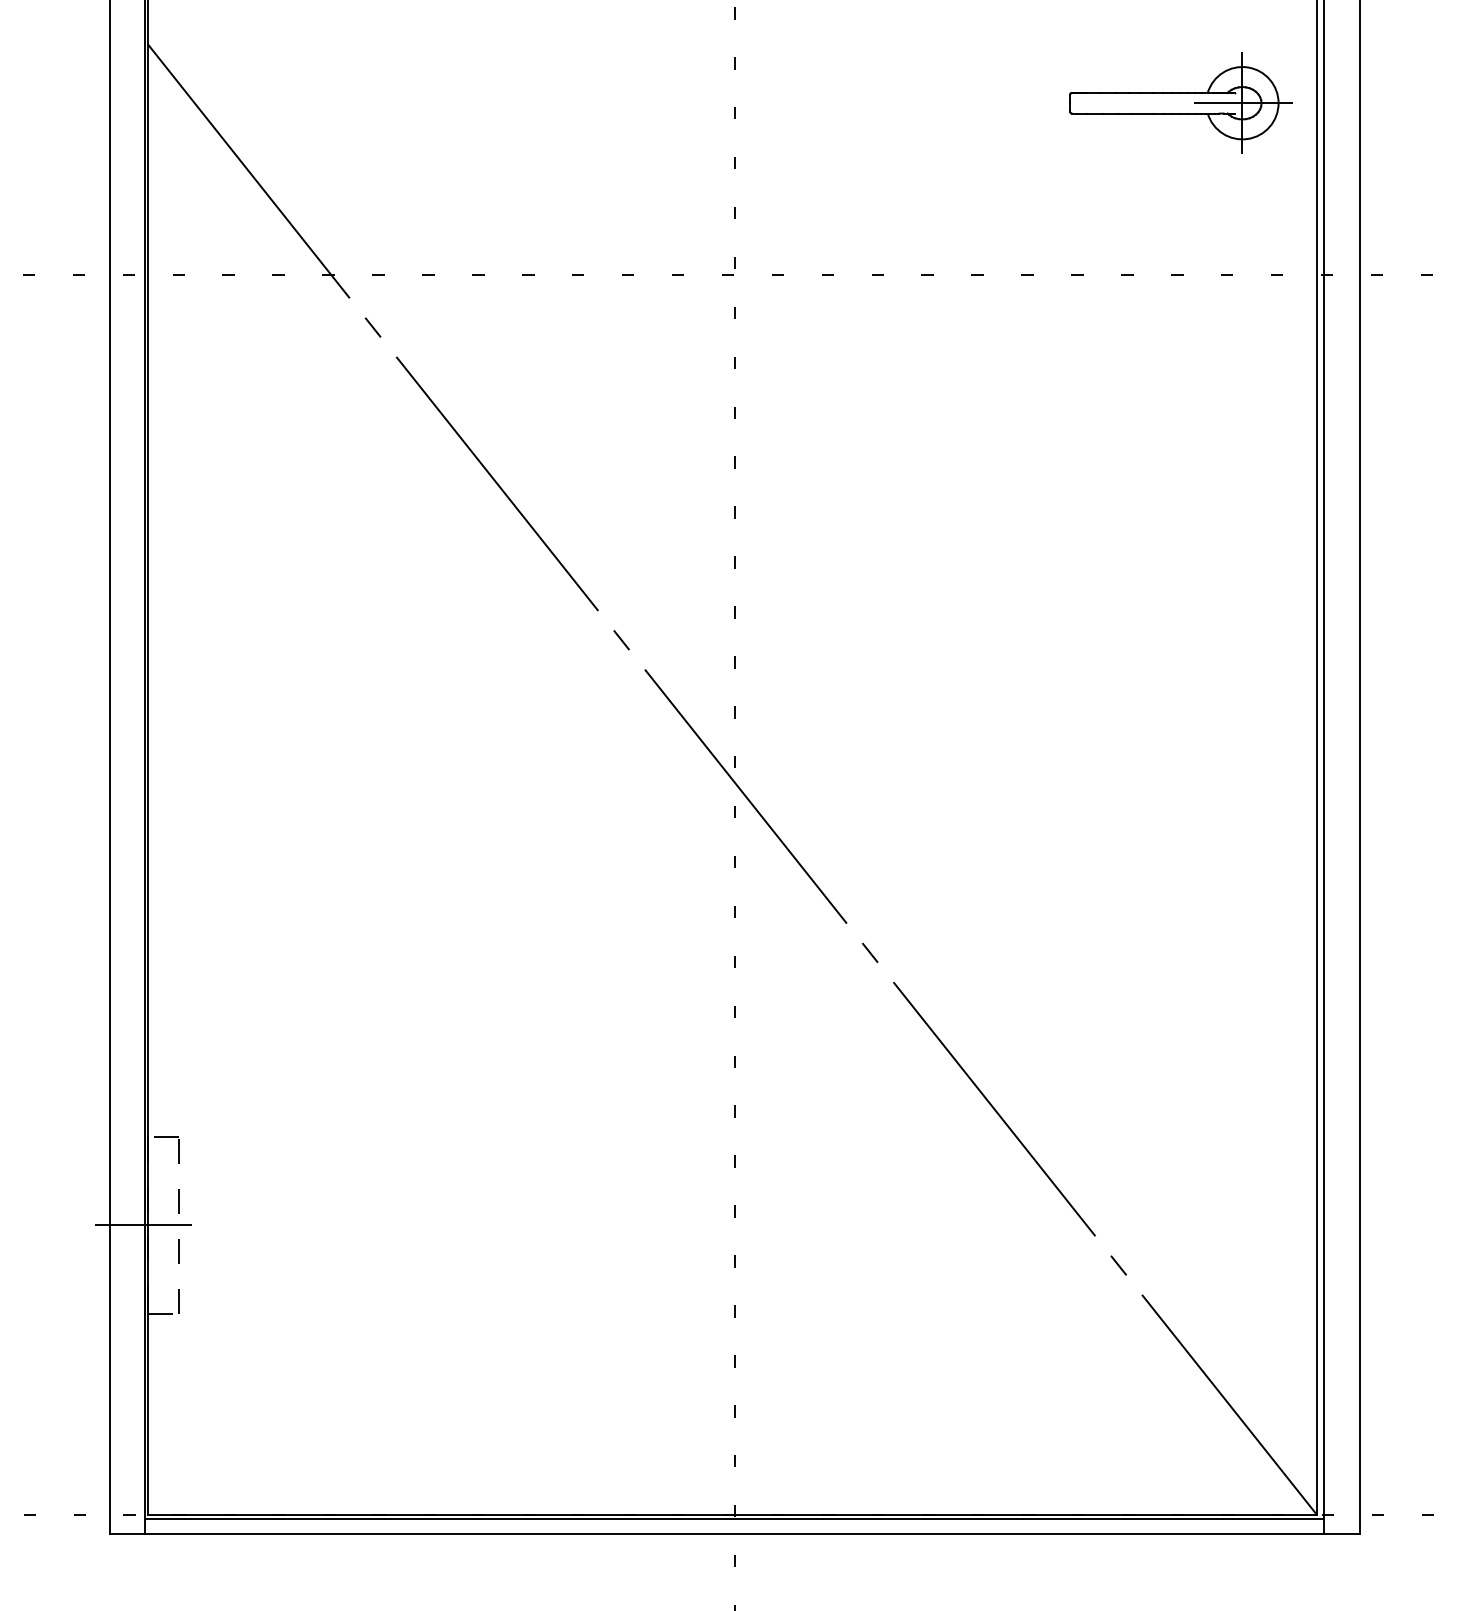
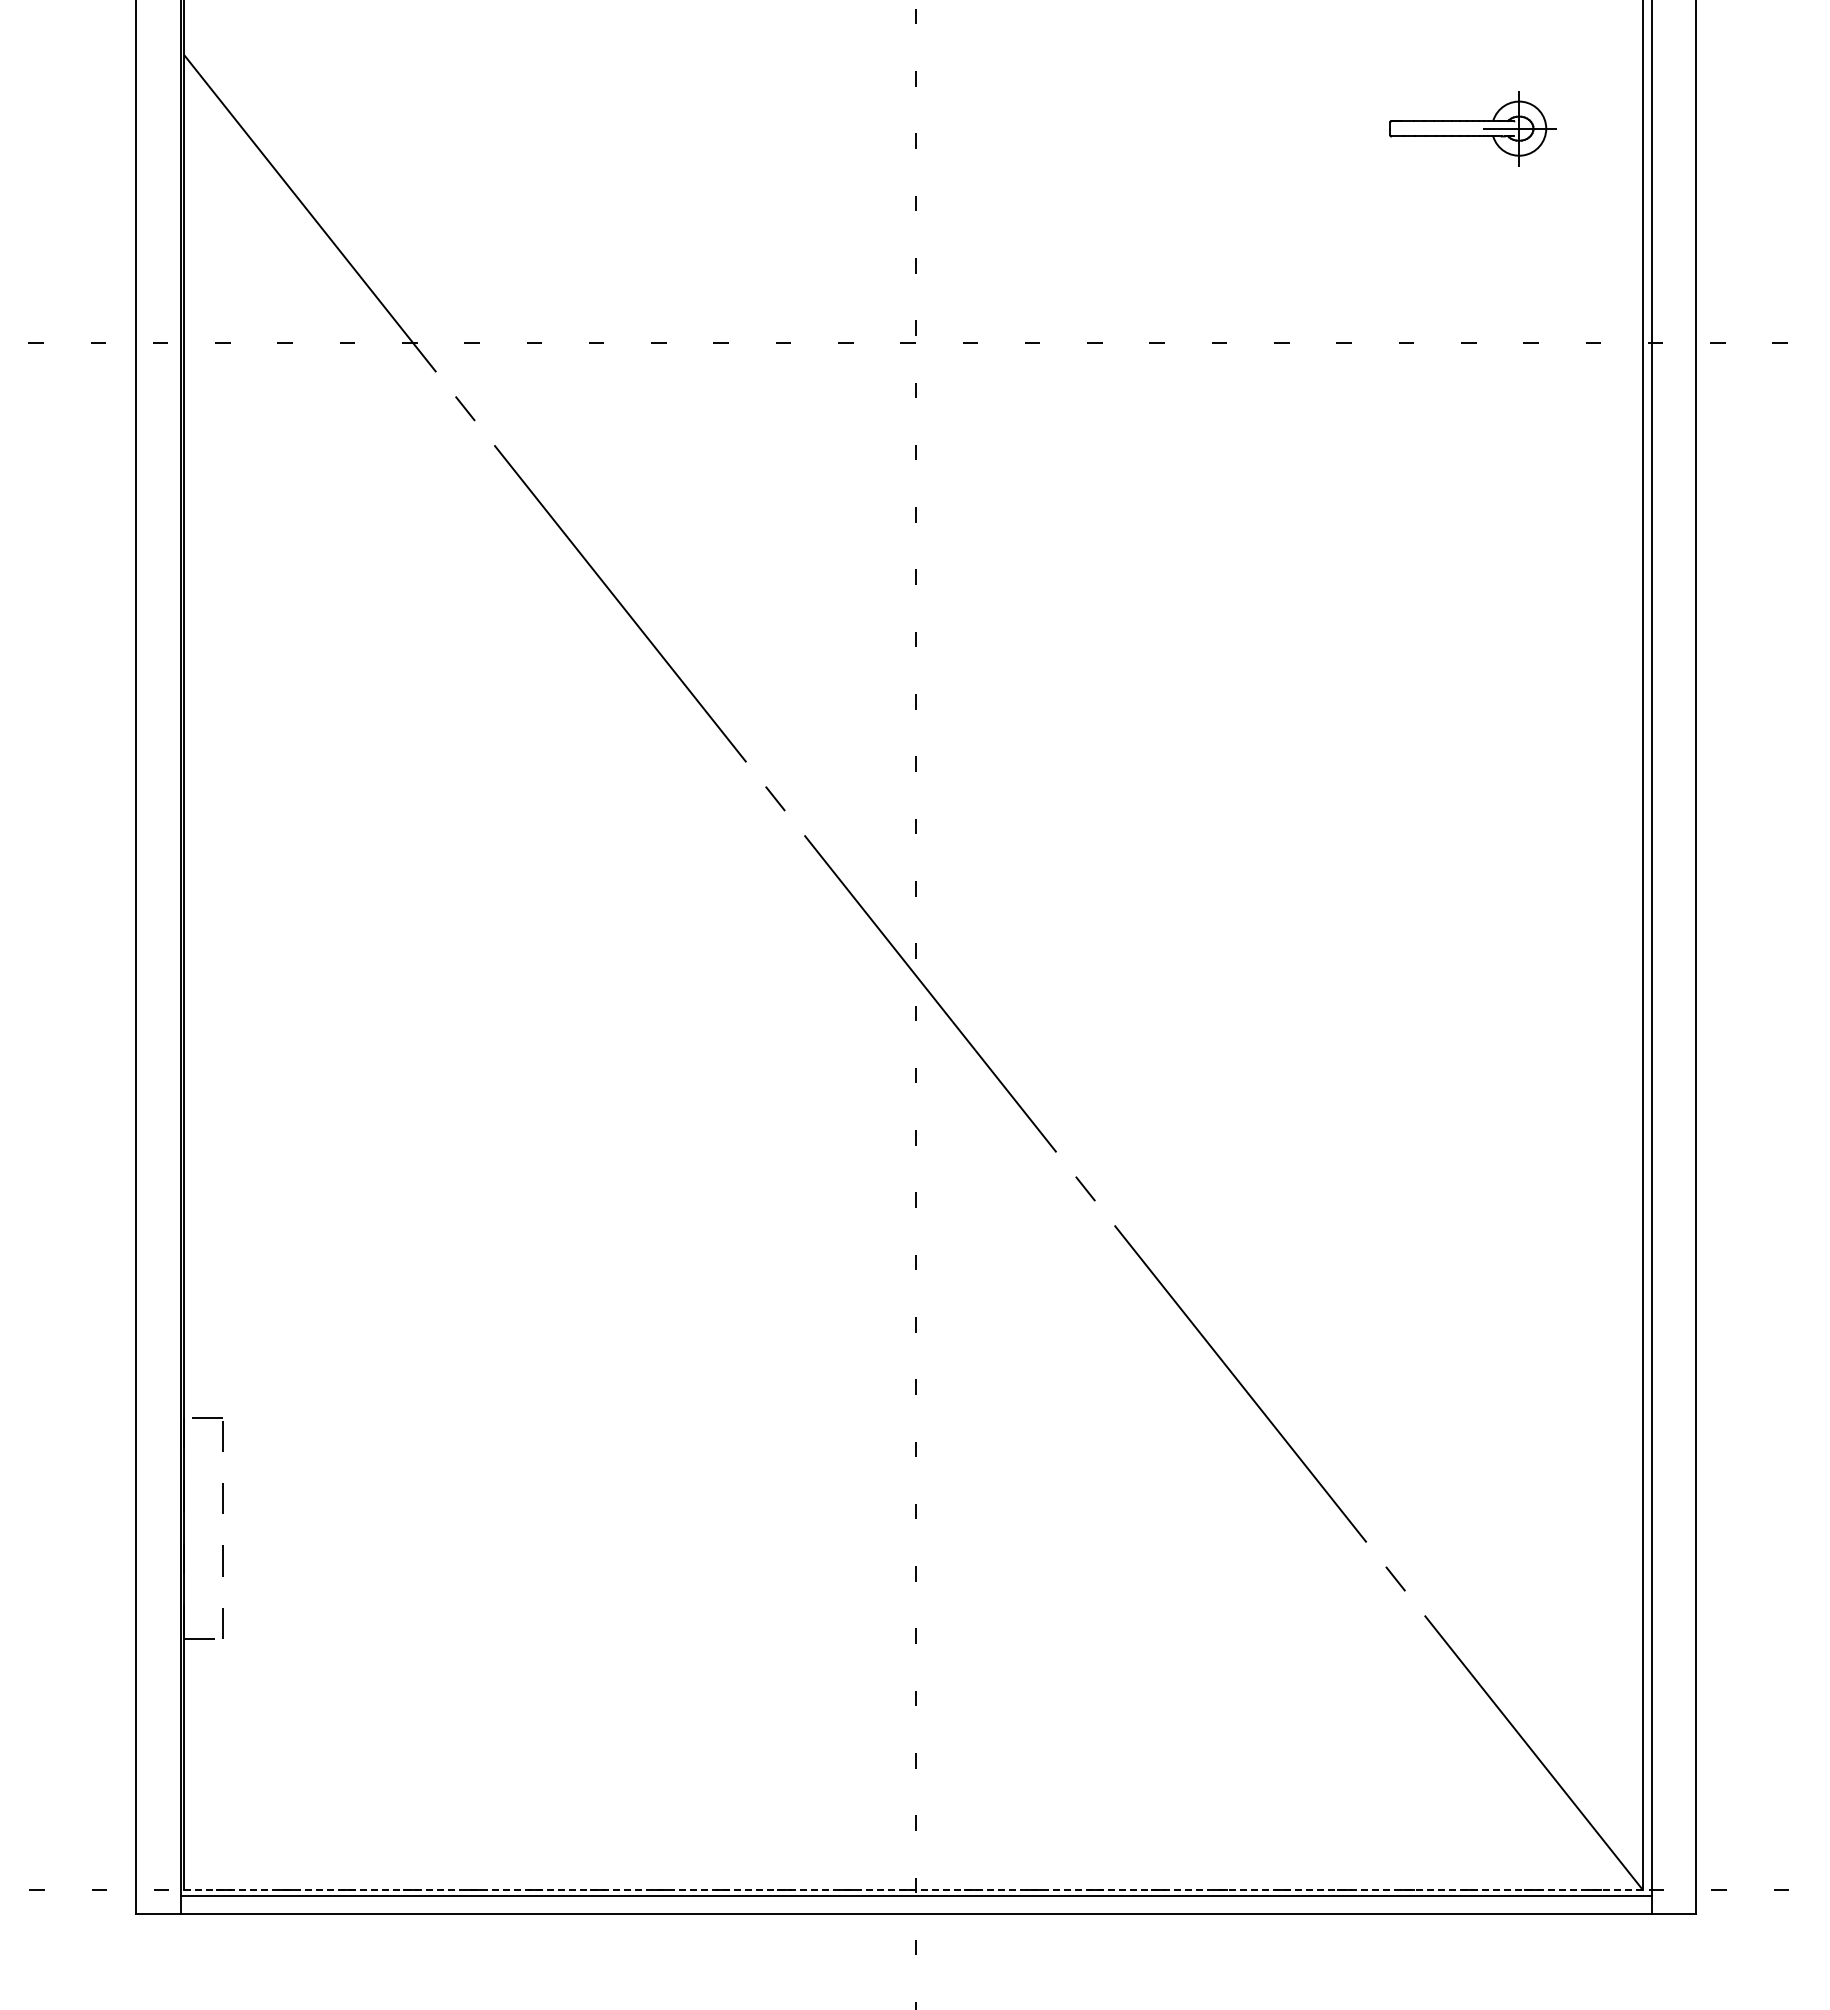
part: (1180, 102) -> (1472, 128), size x0.6
line: (143, 1225) -> (178, 1528), removed
line: (732, 1515) -> (913, 1890), solid -> dashed

